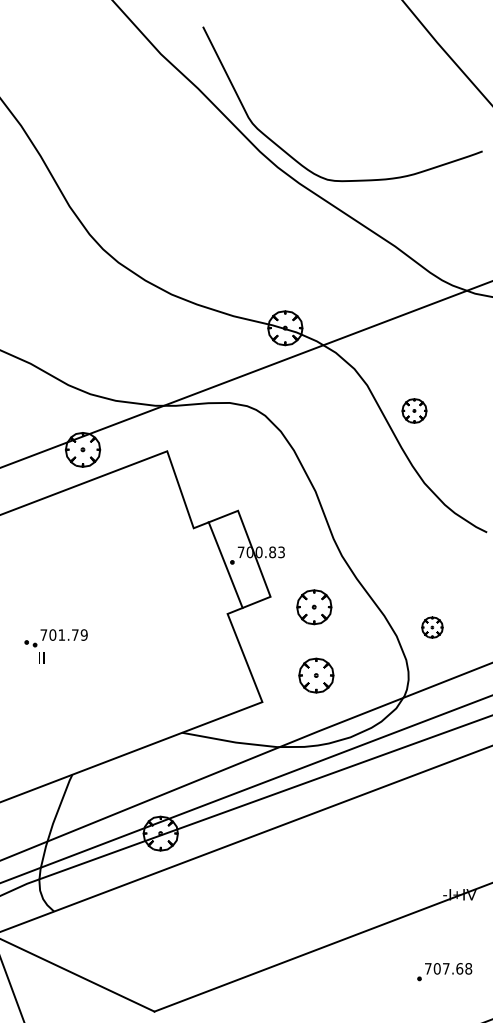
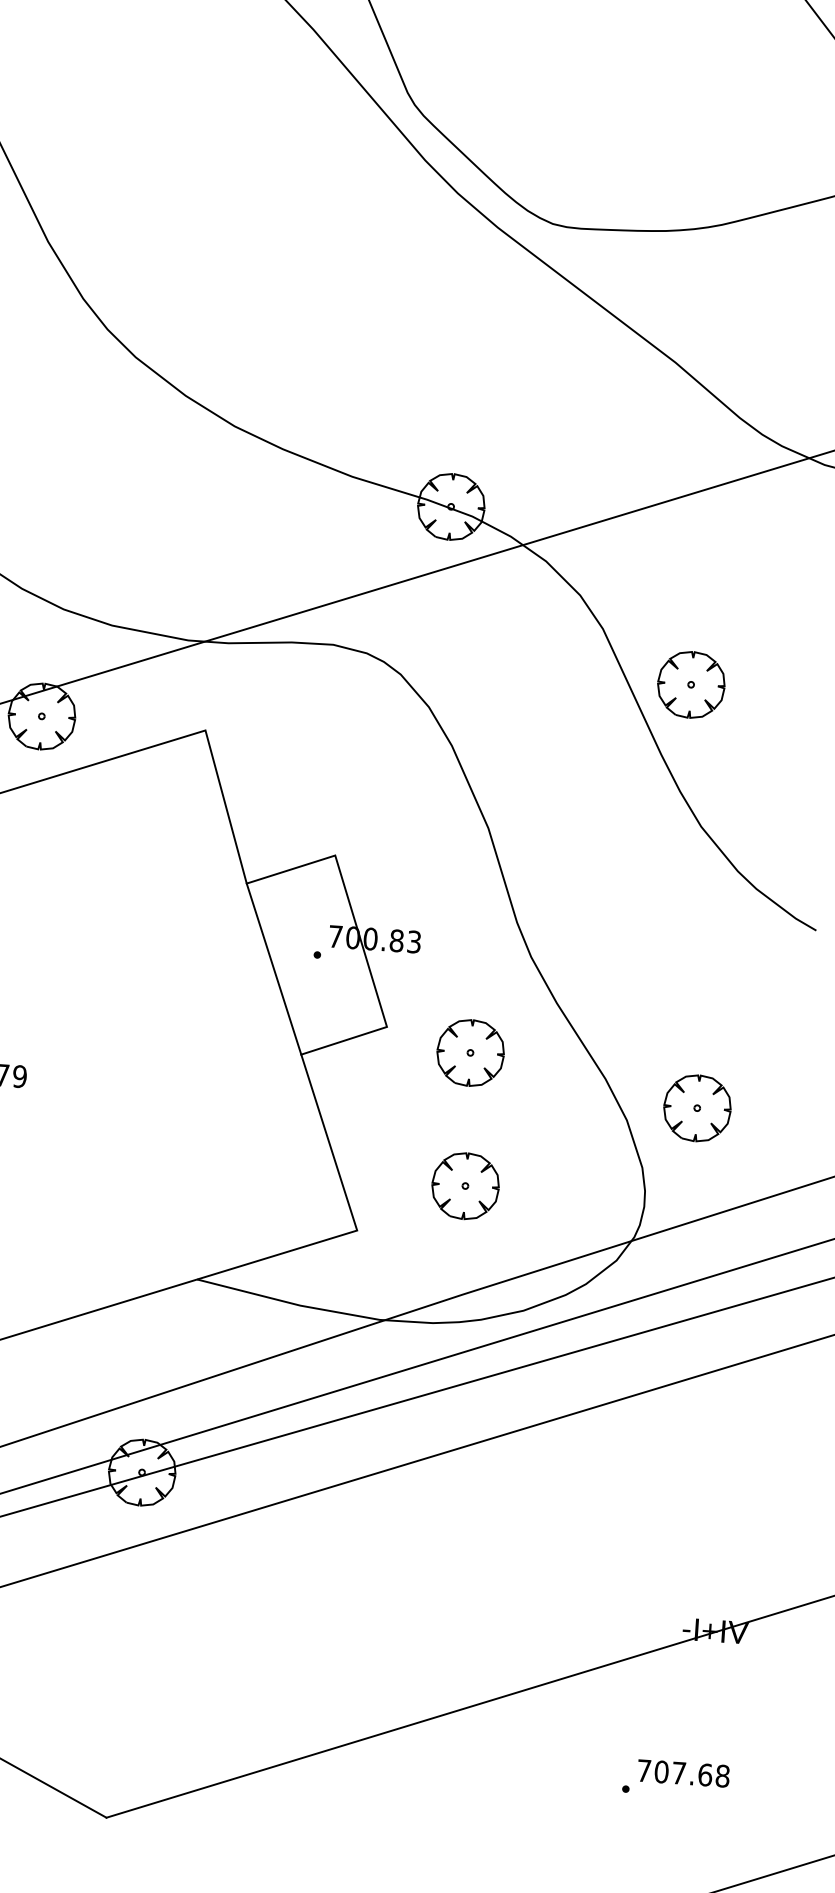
part: (414, 410) -> (691, 683), size x1.43
line: (225, 564) -> (273, 967), moved
part: (432, 627) -> (697, 1108), size x1.67

